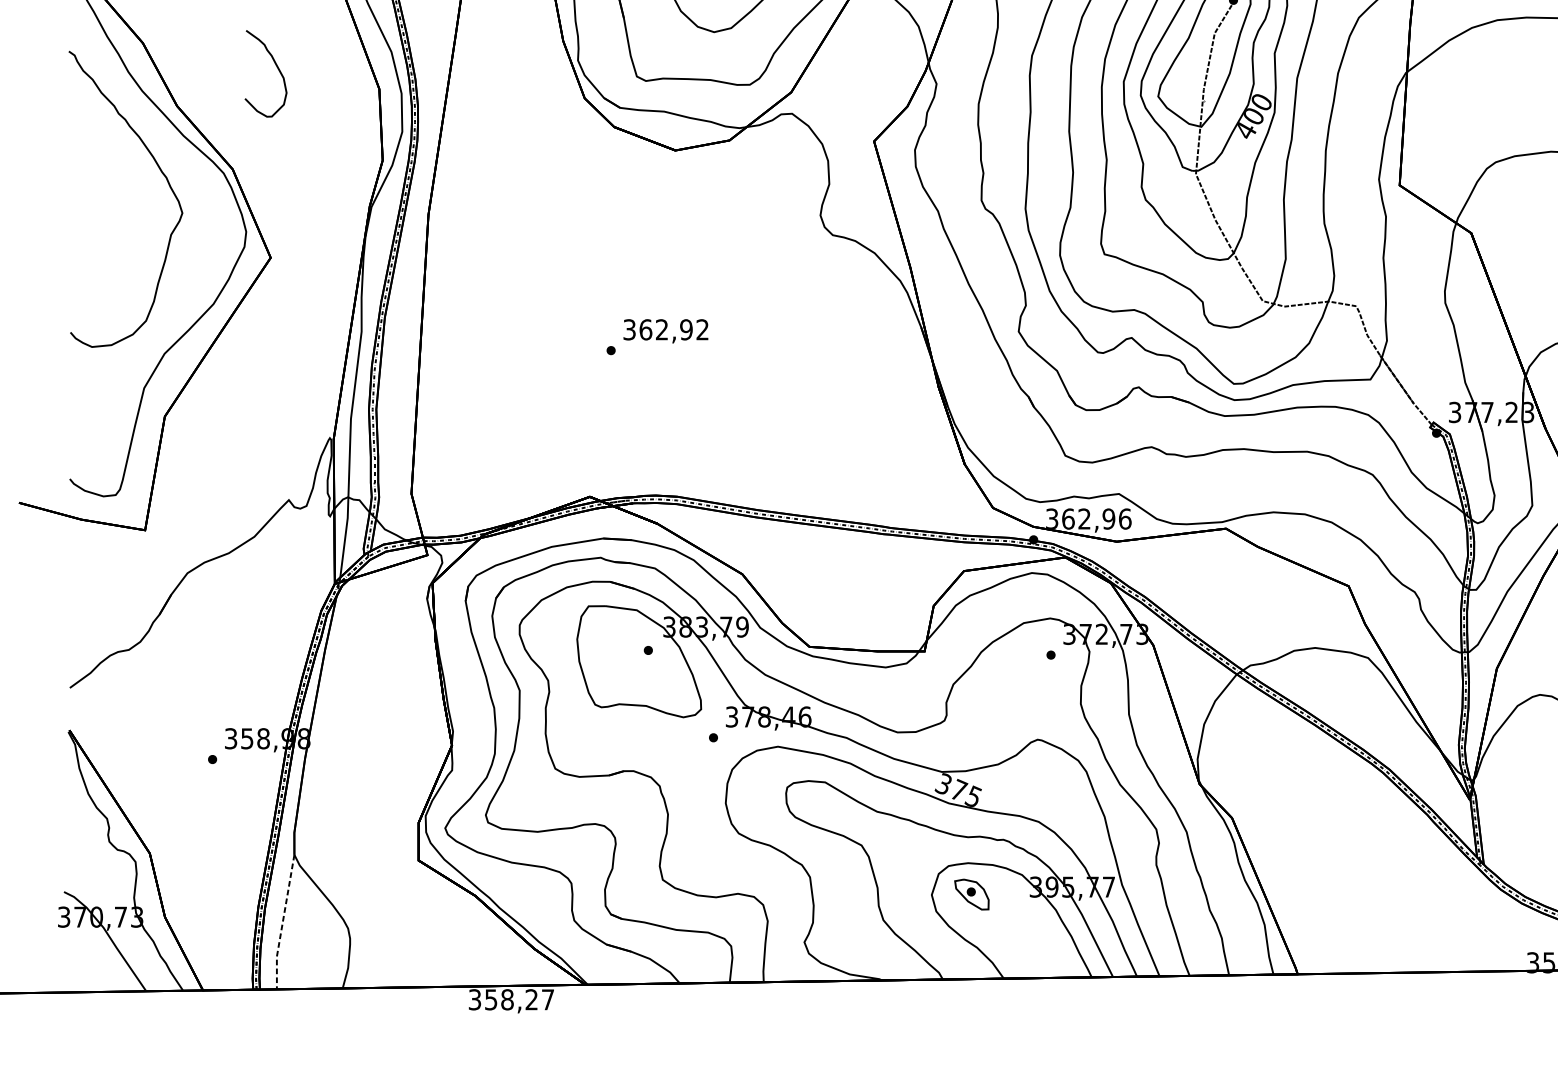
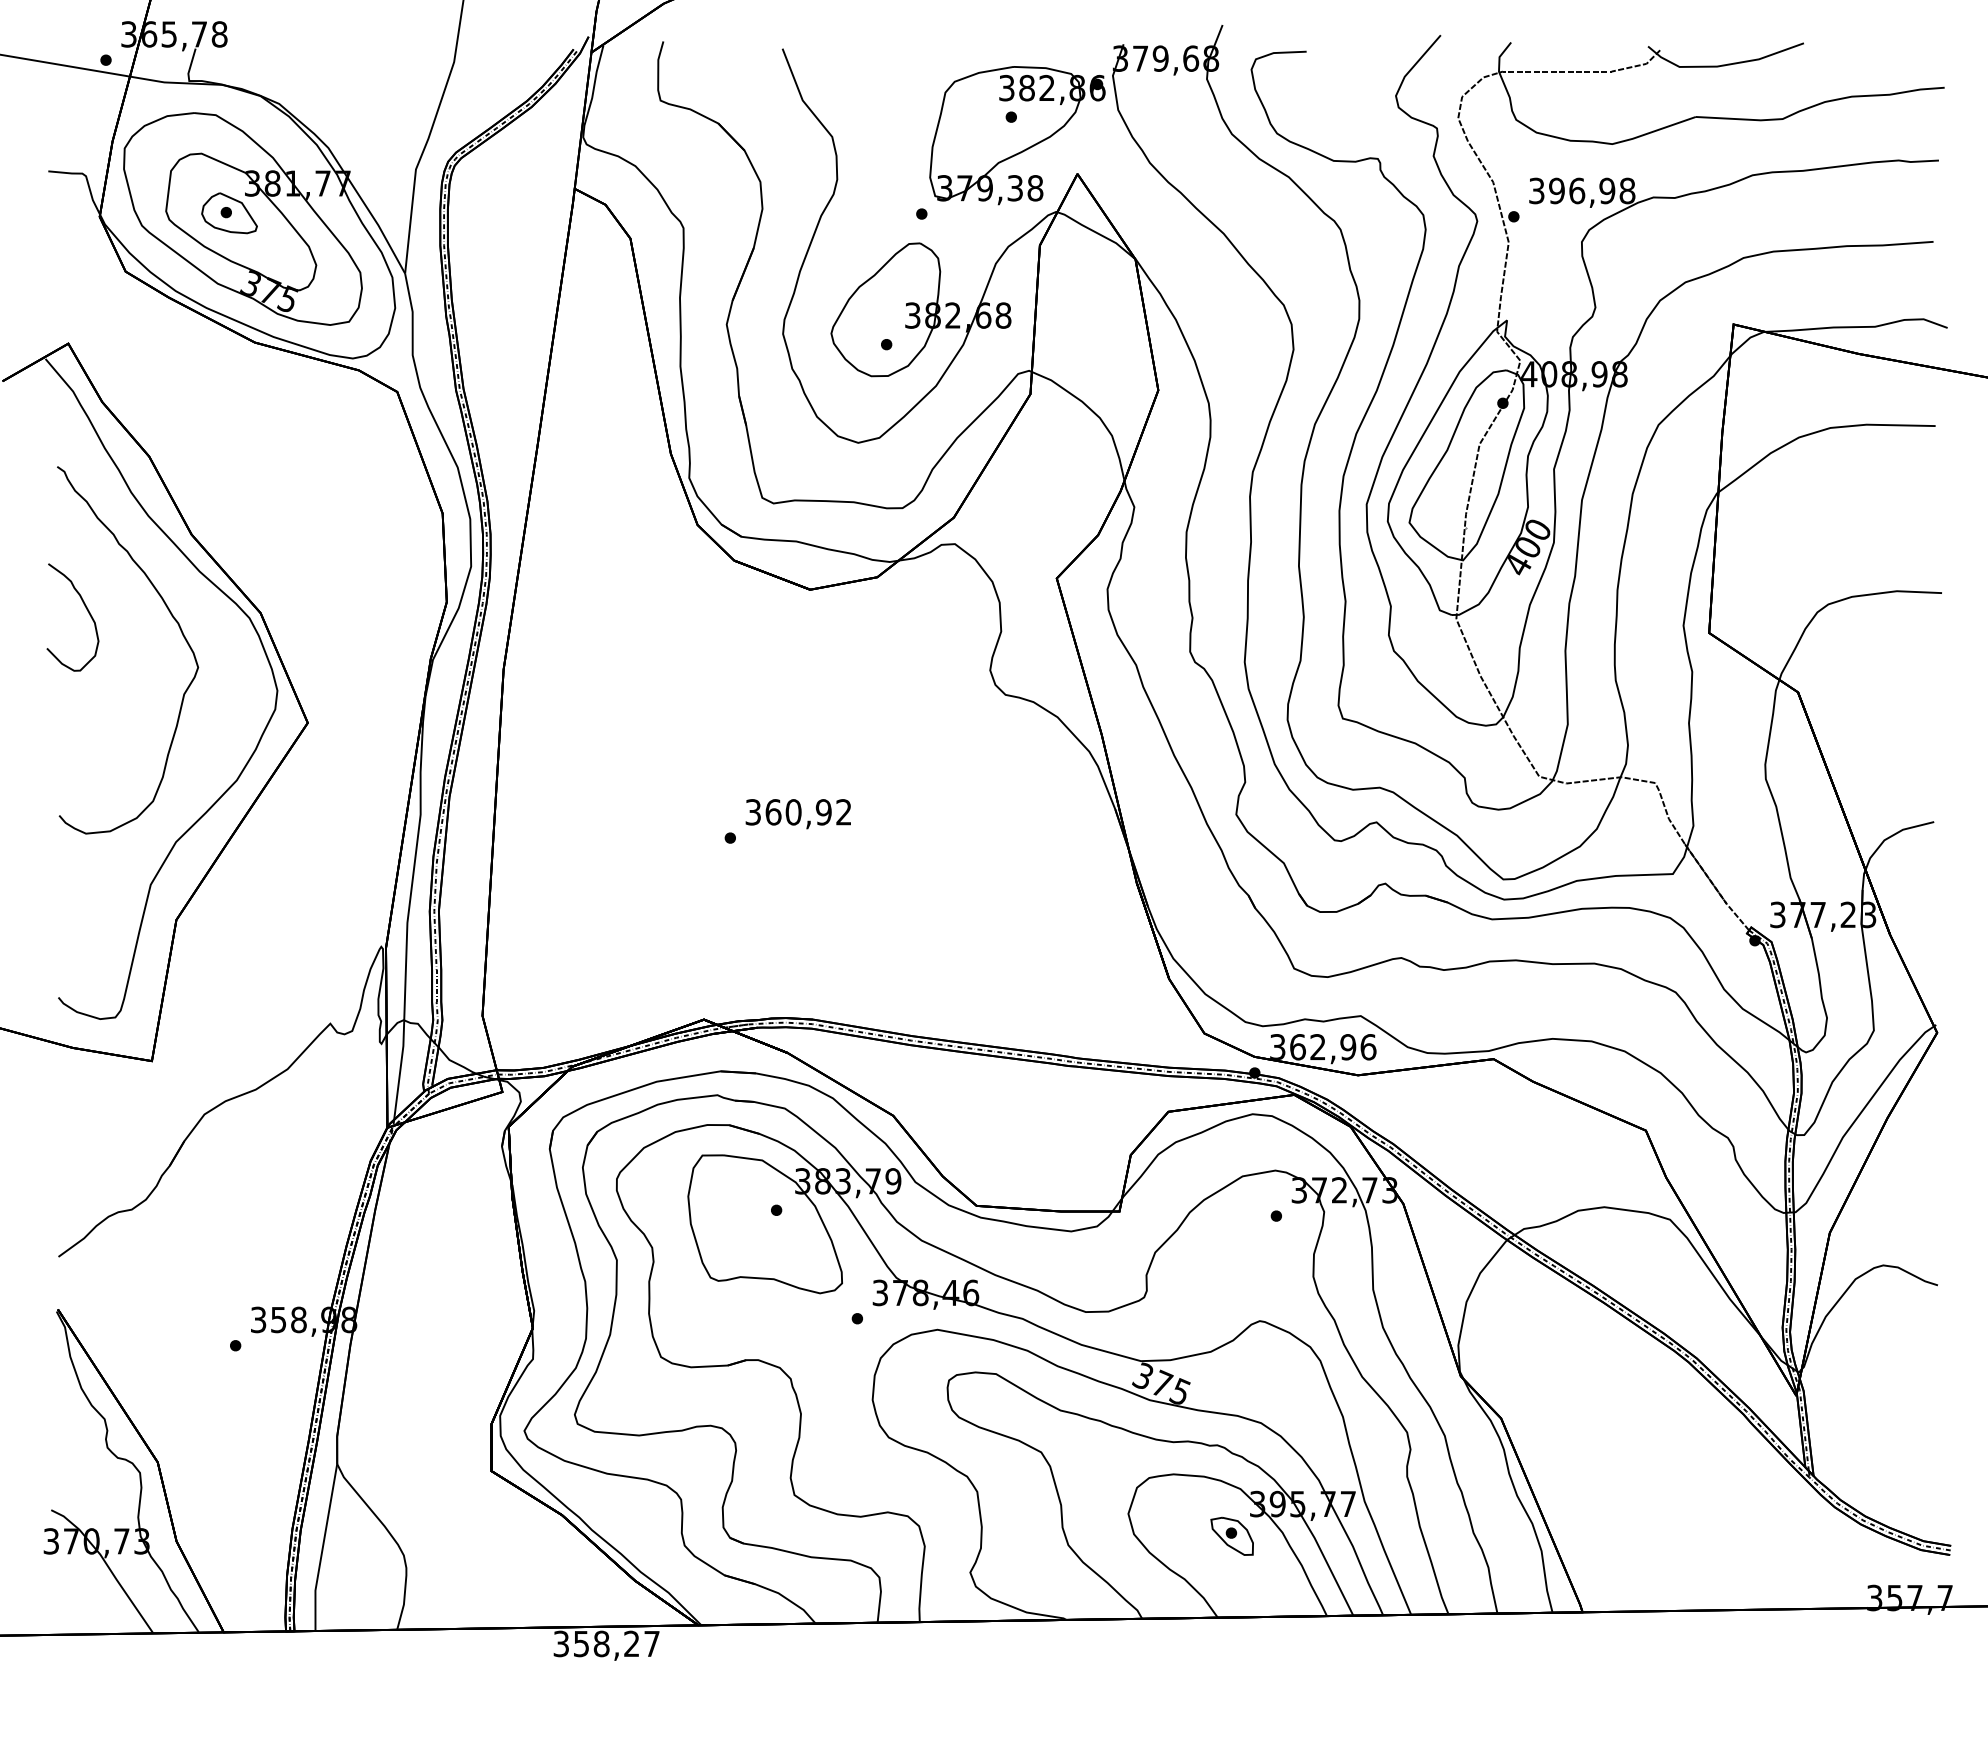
curve: (276, 67) -> (86, 609), moved
text: (662, 329) -> (793, 812), 362,92 -> 360,92
part: (971, 893) -> (1231, 1535), moved
line: (282, 922) -> (322, 1548), dashed -> solid

